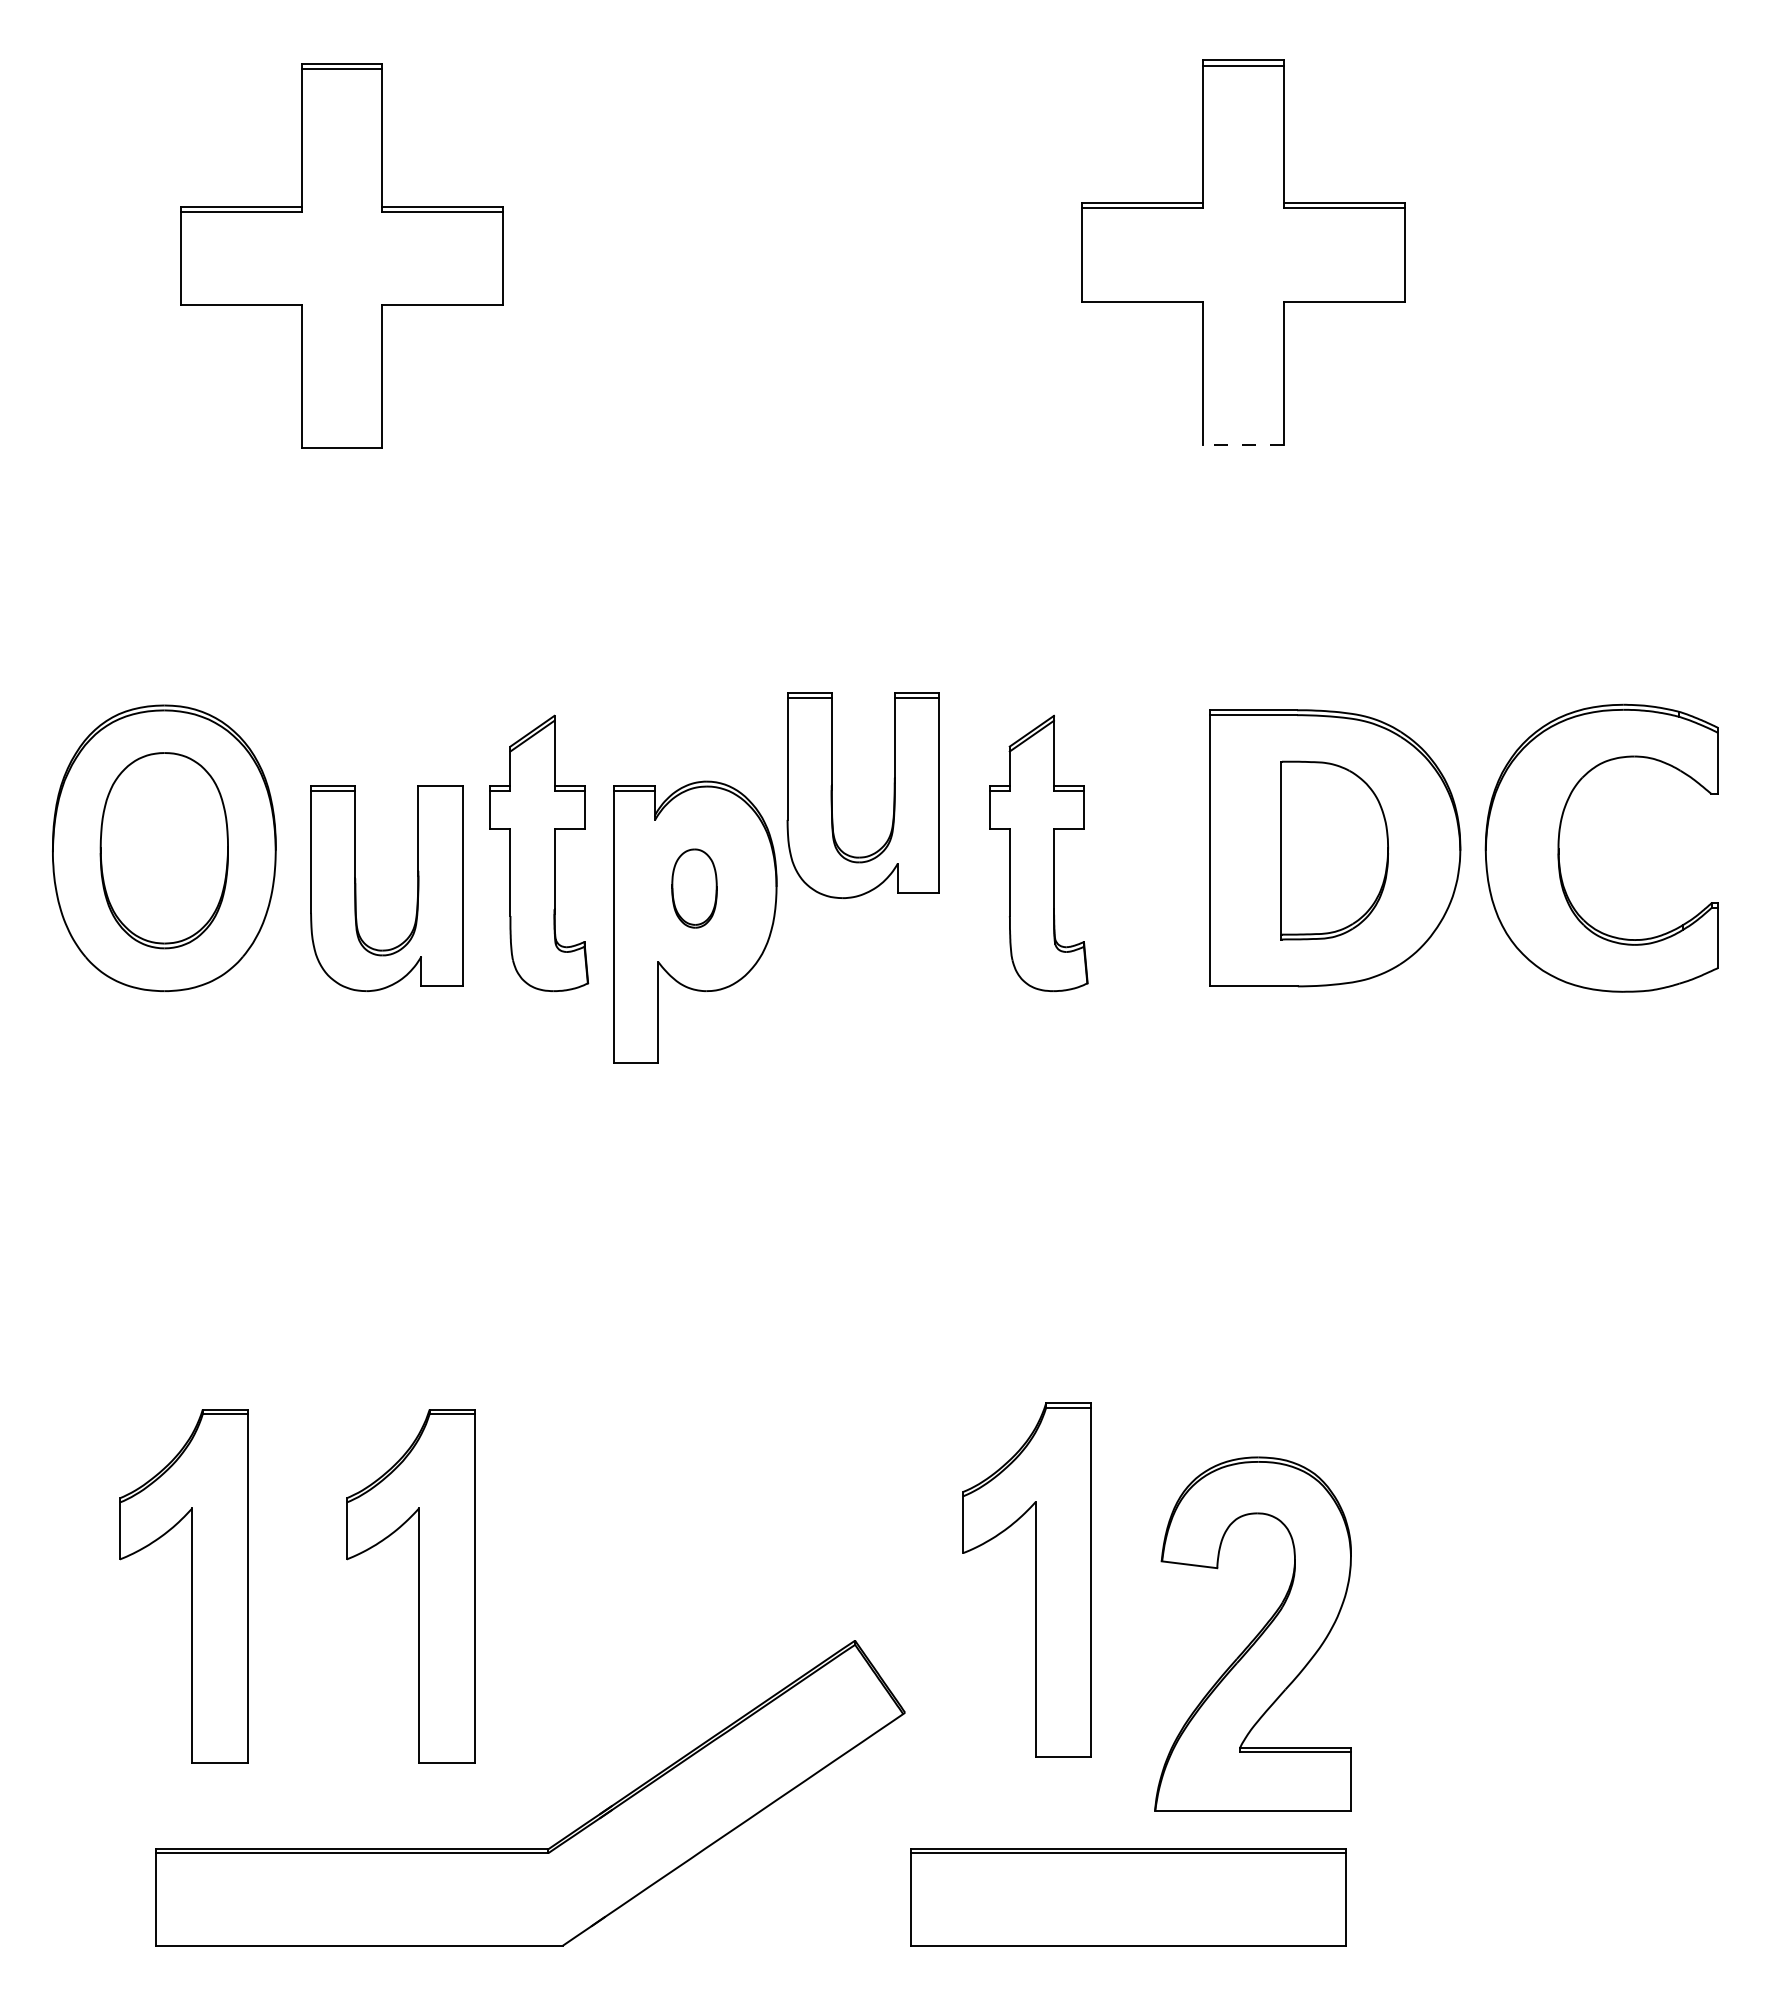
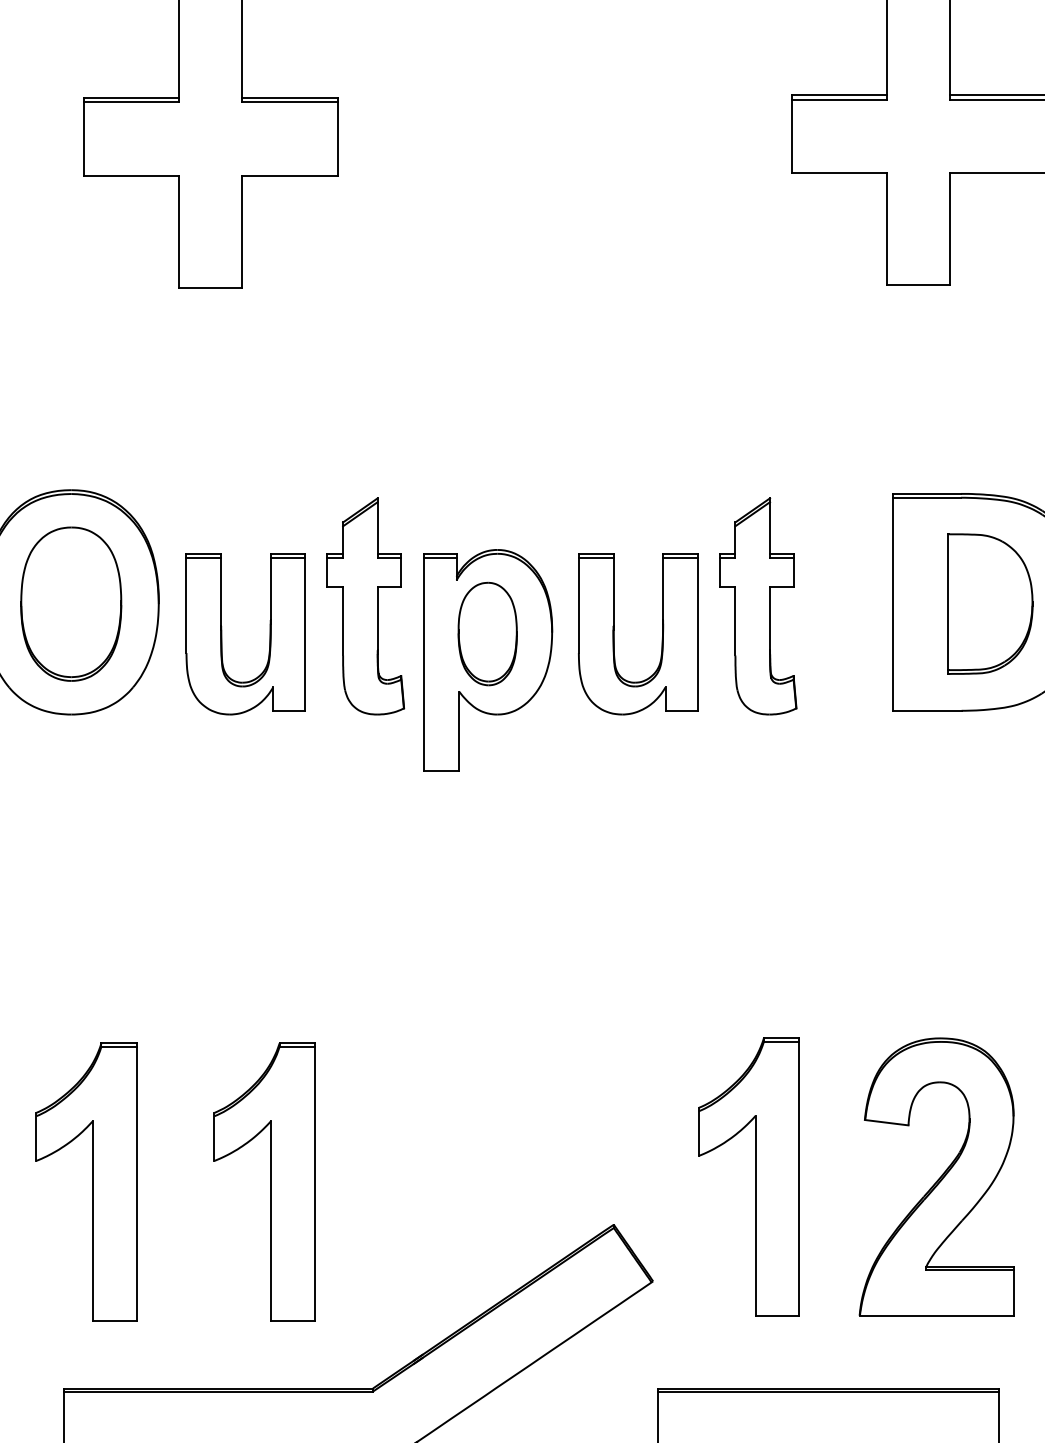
line: (1242, 444) -> (918, 285), dashed -> solid
line: (440, 791) -> (288, 557), added
part: (832, 795) -> (614, 633), moved
part: (694, 888) -> (487, 633), size x1.67
part: (1252, 1633) -> (936, 1176), moved

